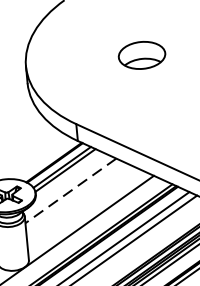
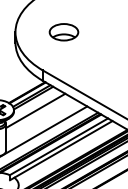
part: (141, 55) -> (63, 32), moved
line: (70, 191) -> (35, 111), dashed -> solid

